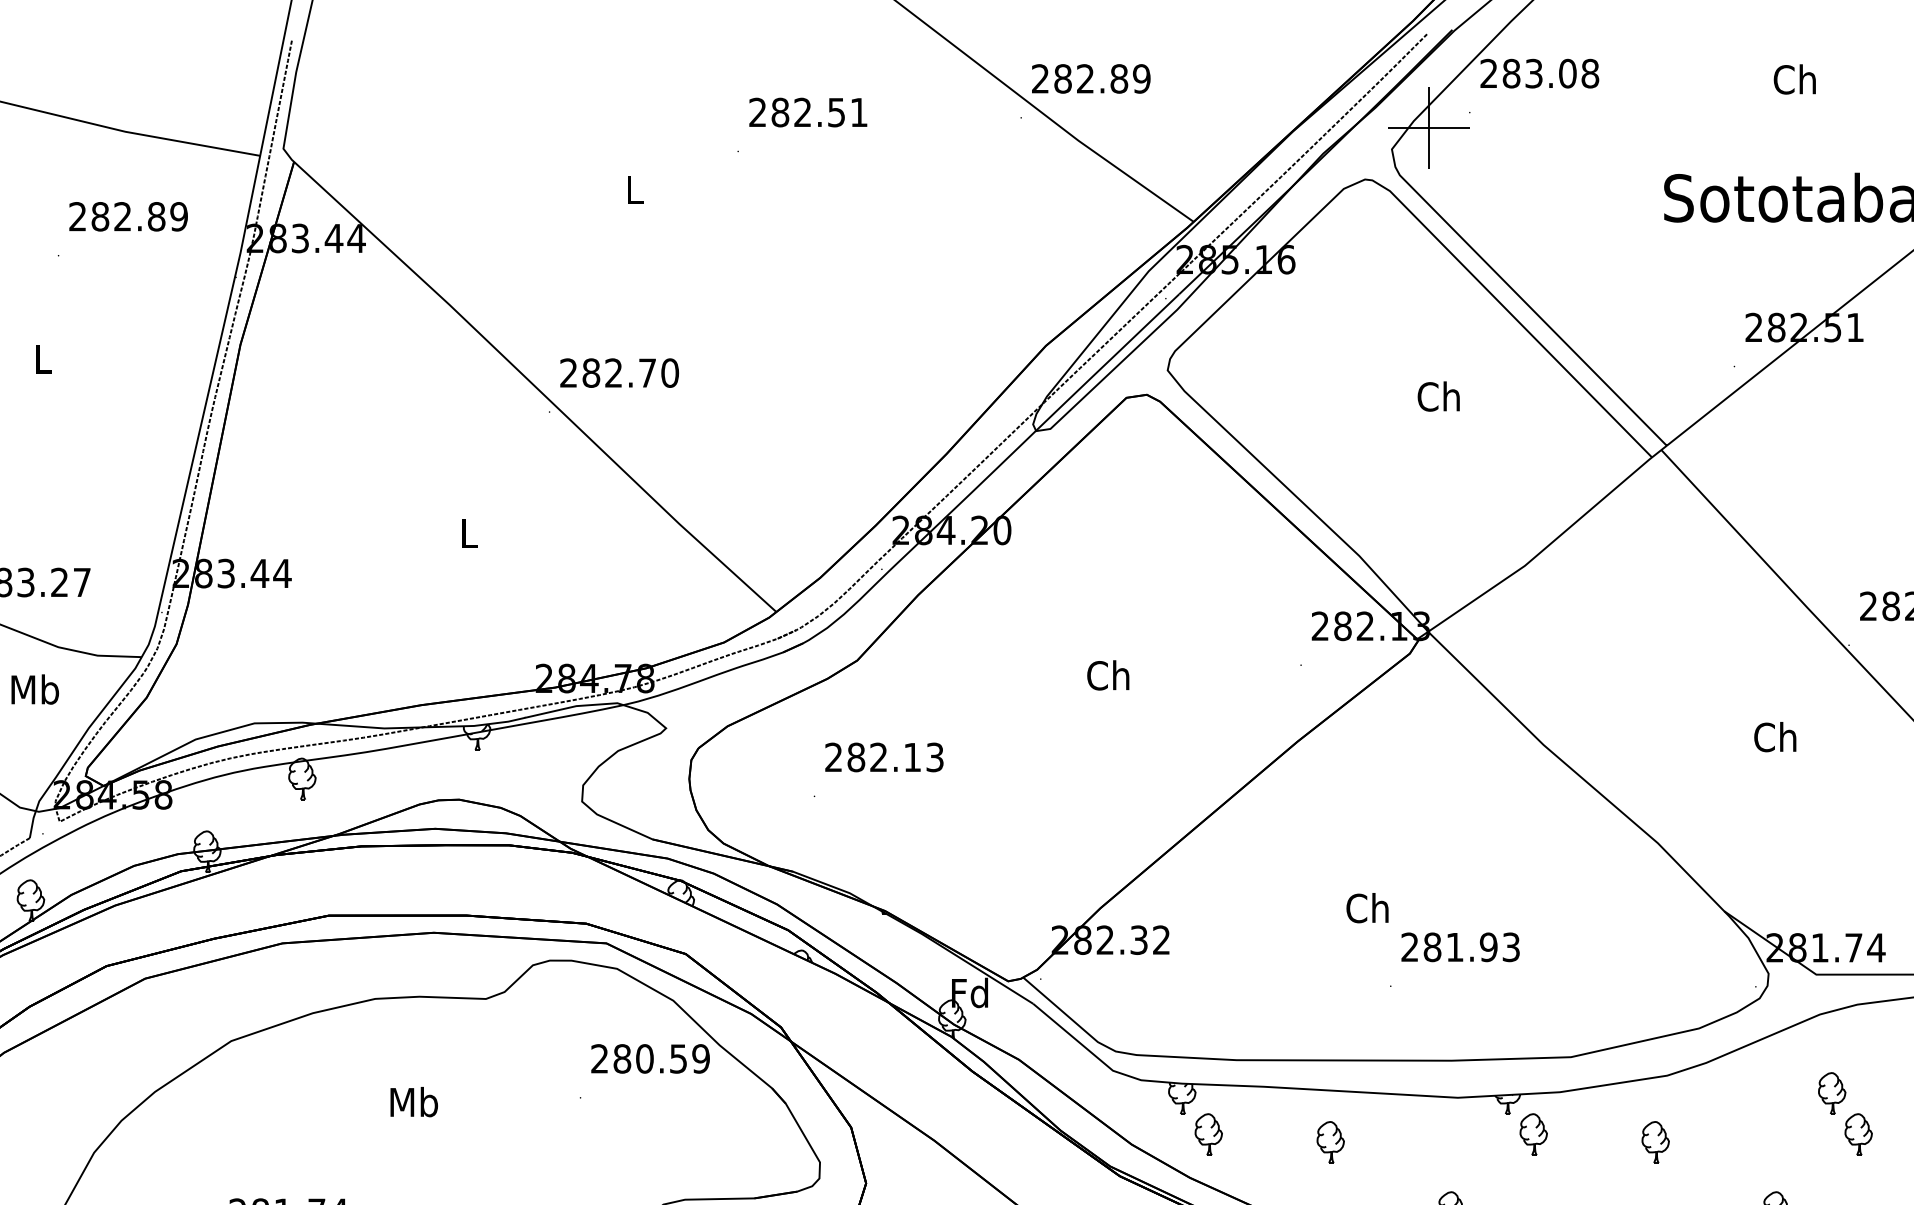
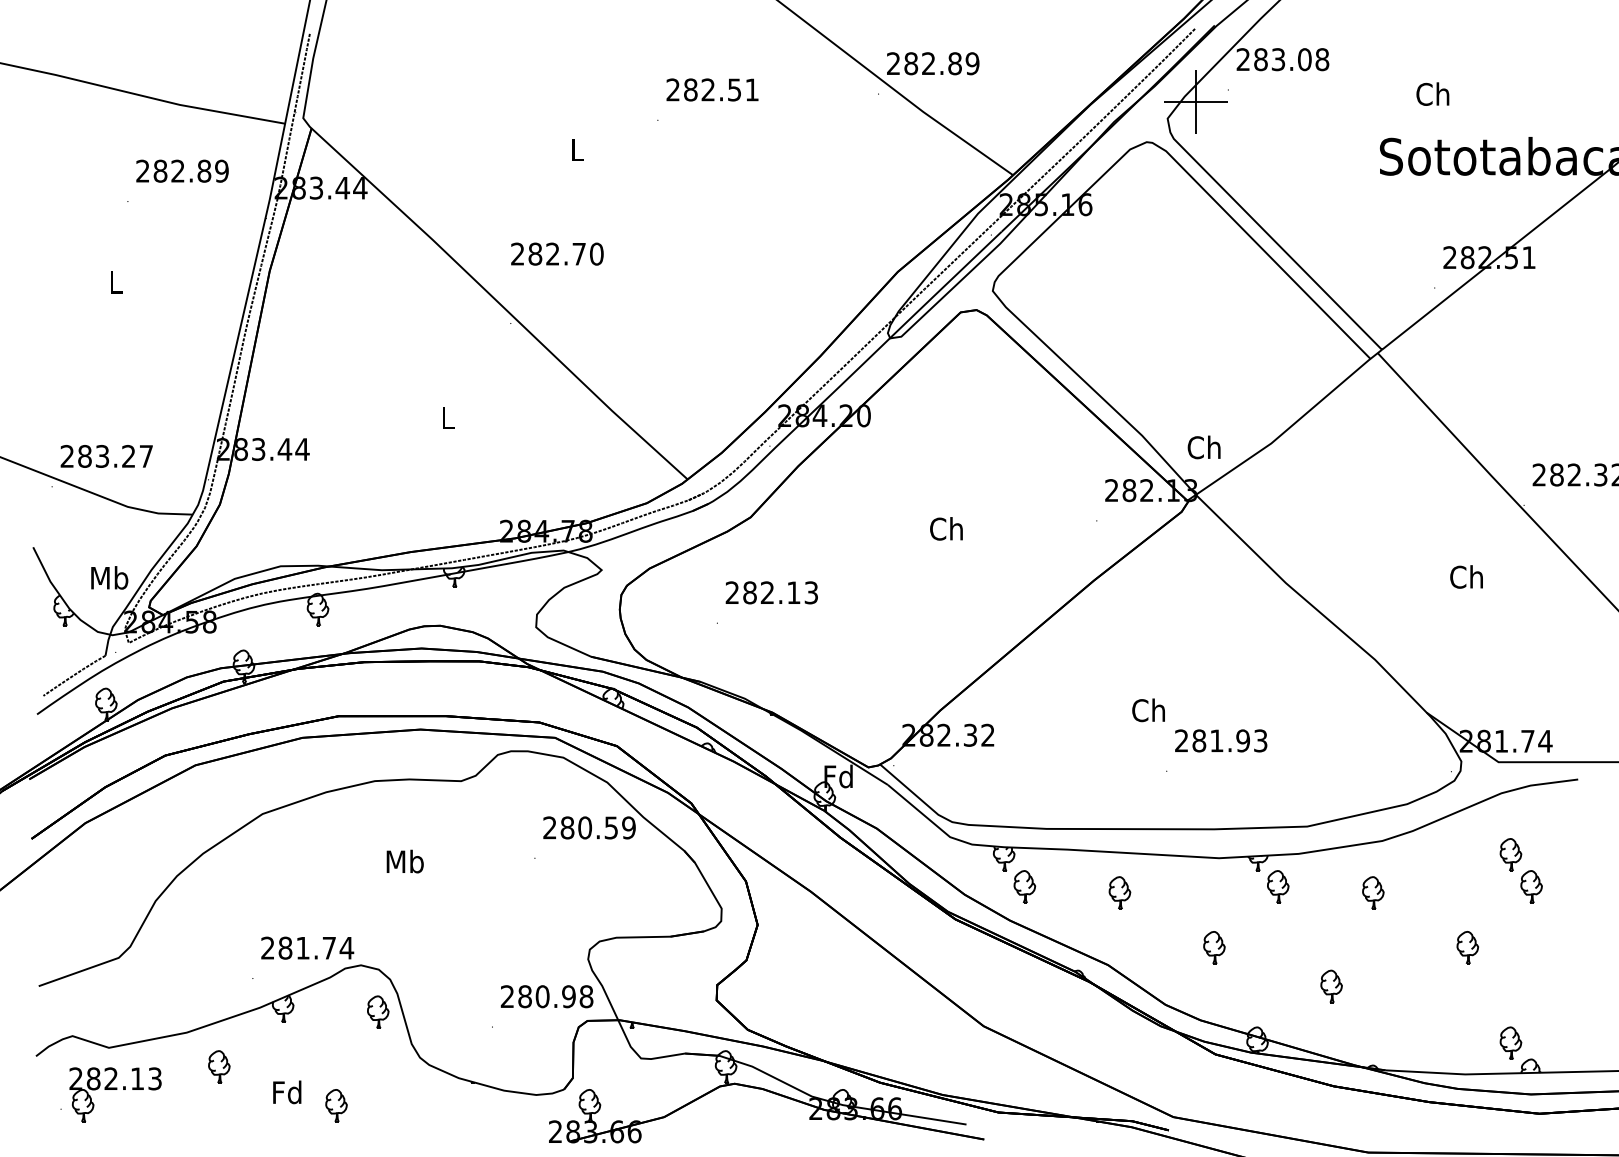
text: (1794, 78) -> (1432, 93), moved
text: (619, 372) -> (557, 253), moved
text: (1437, 396) -> (1203, 447), moved
text: (34, 689) -> (109, 577), moved

